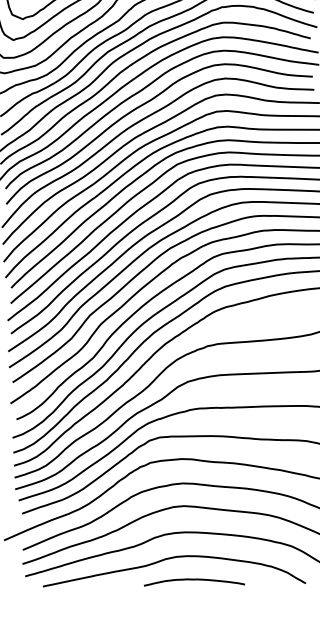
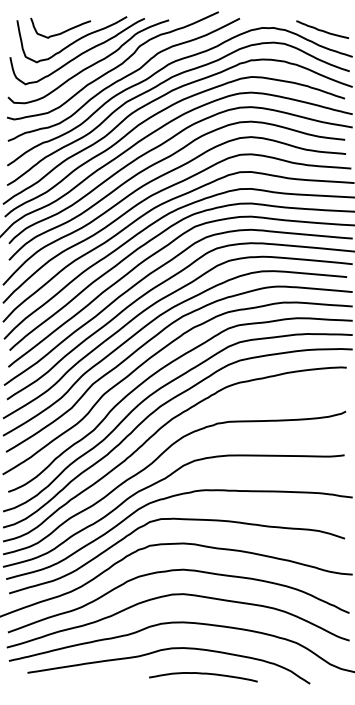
curve: (194, 580) -> (203, 674), moved

